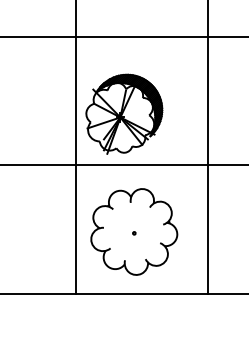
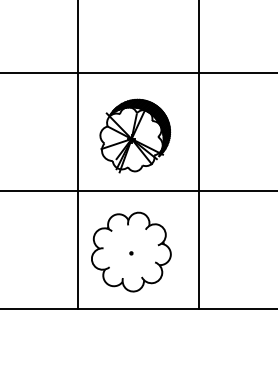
part: (124, 113) -> (135, 135), moved

